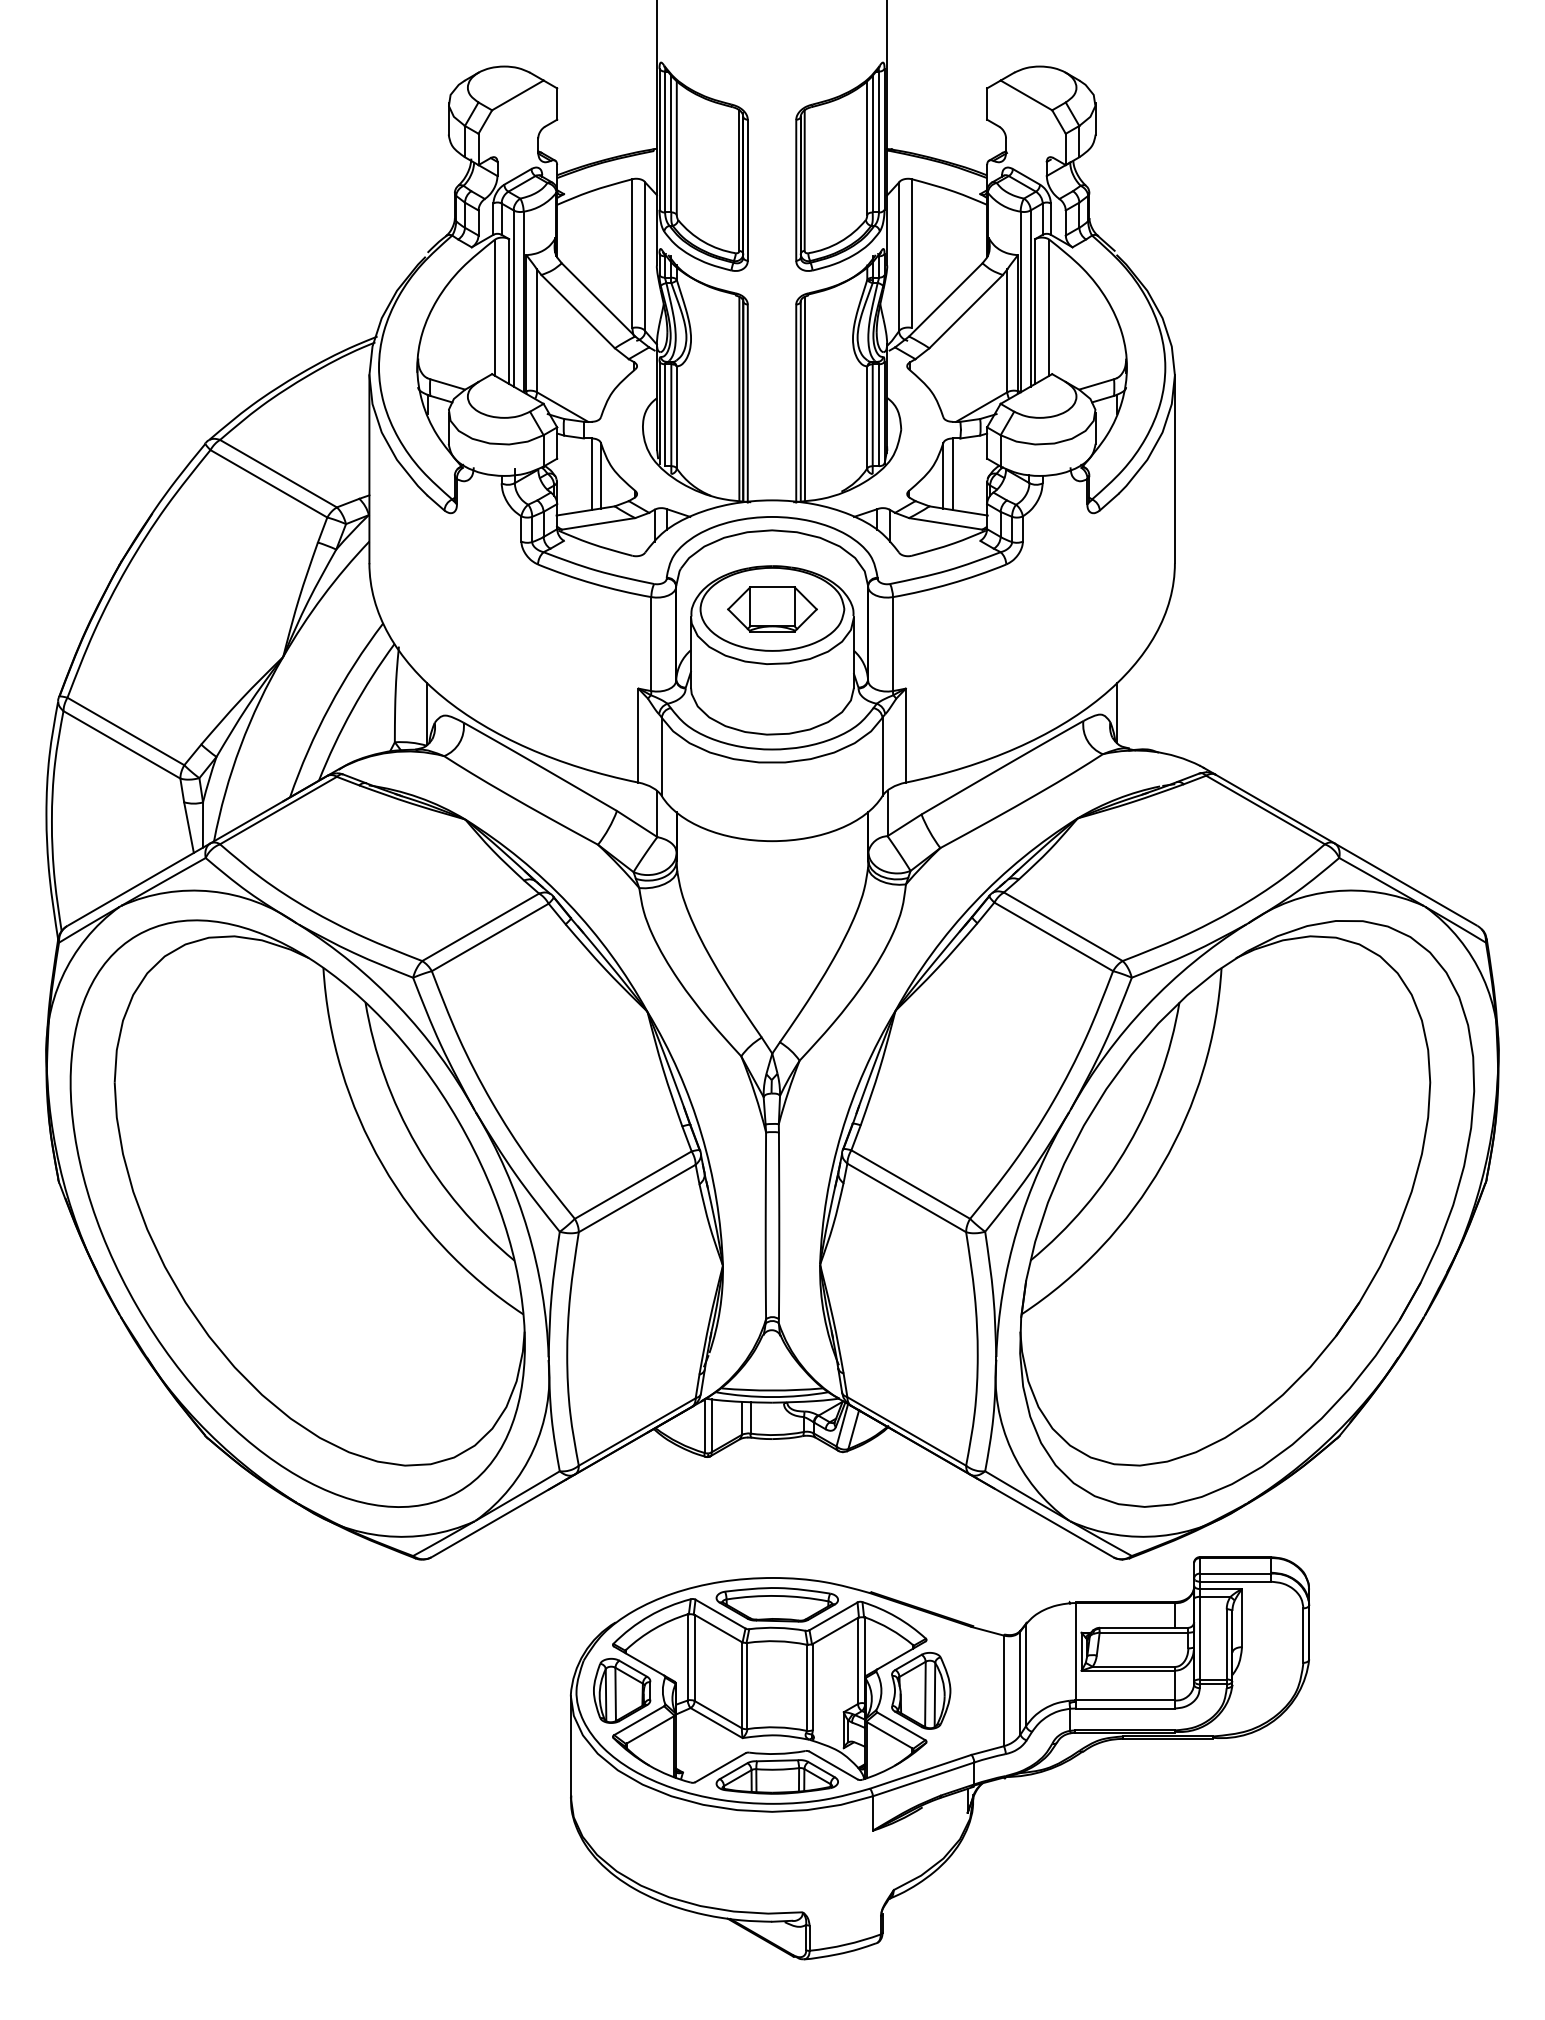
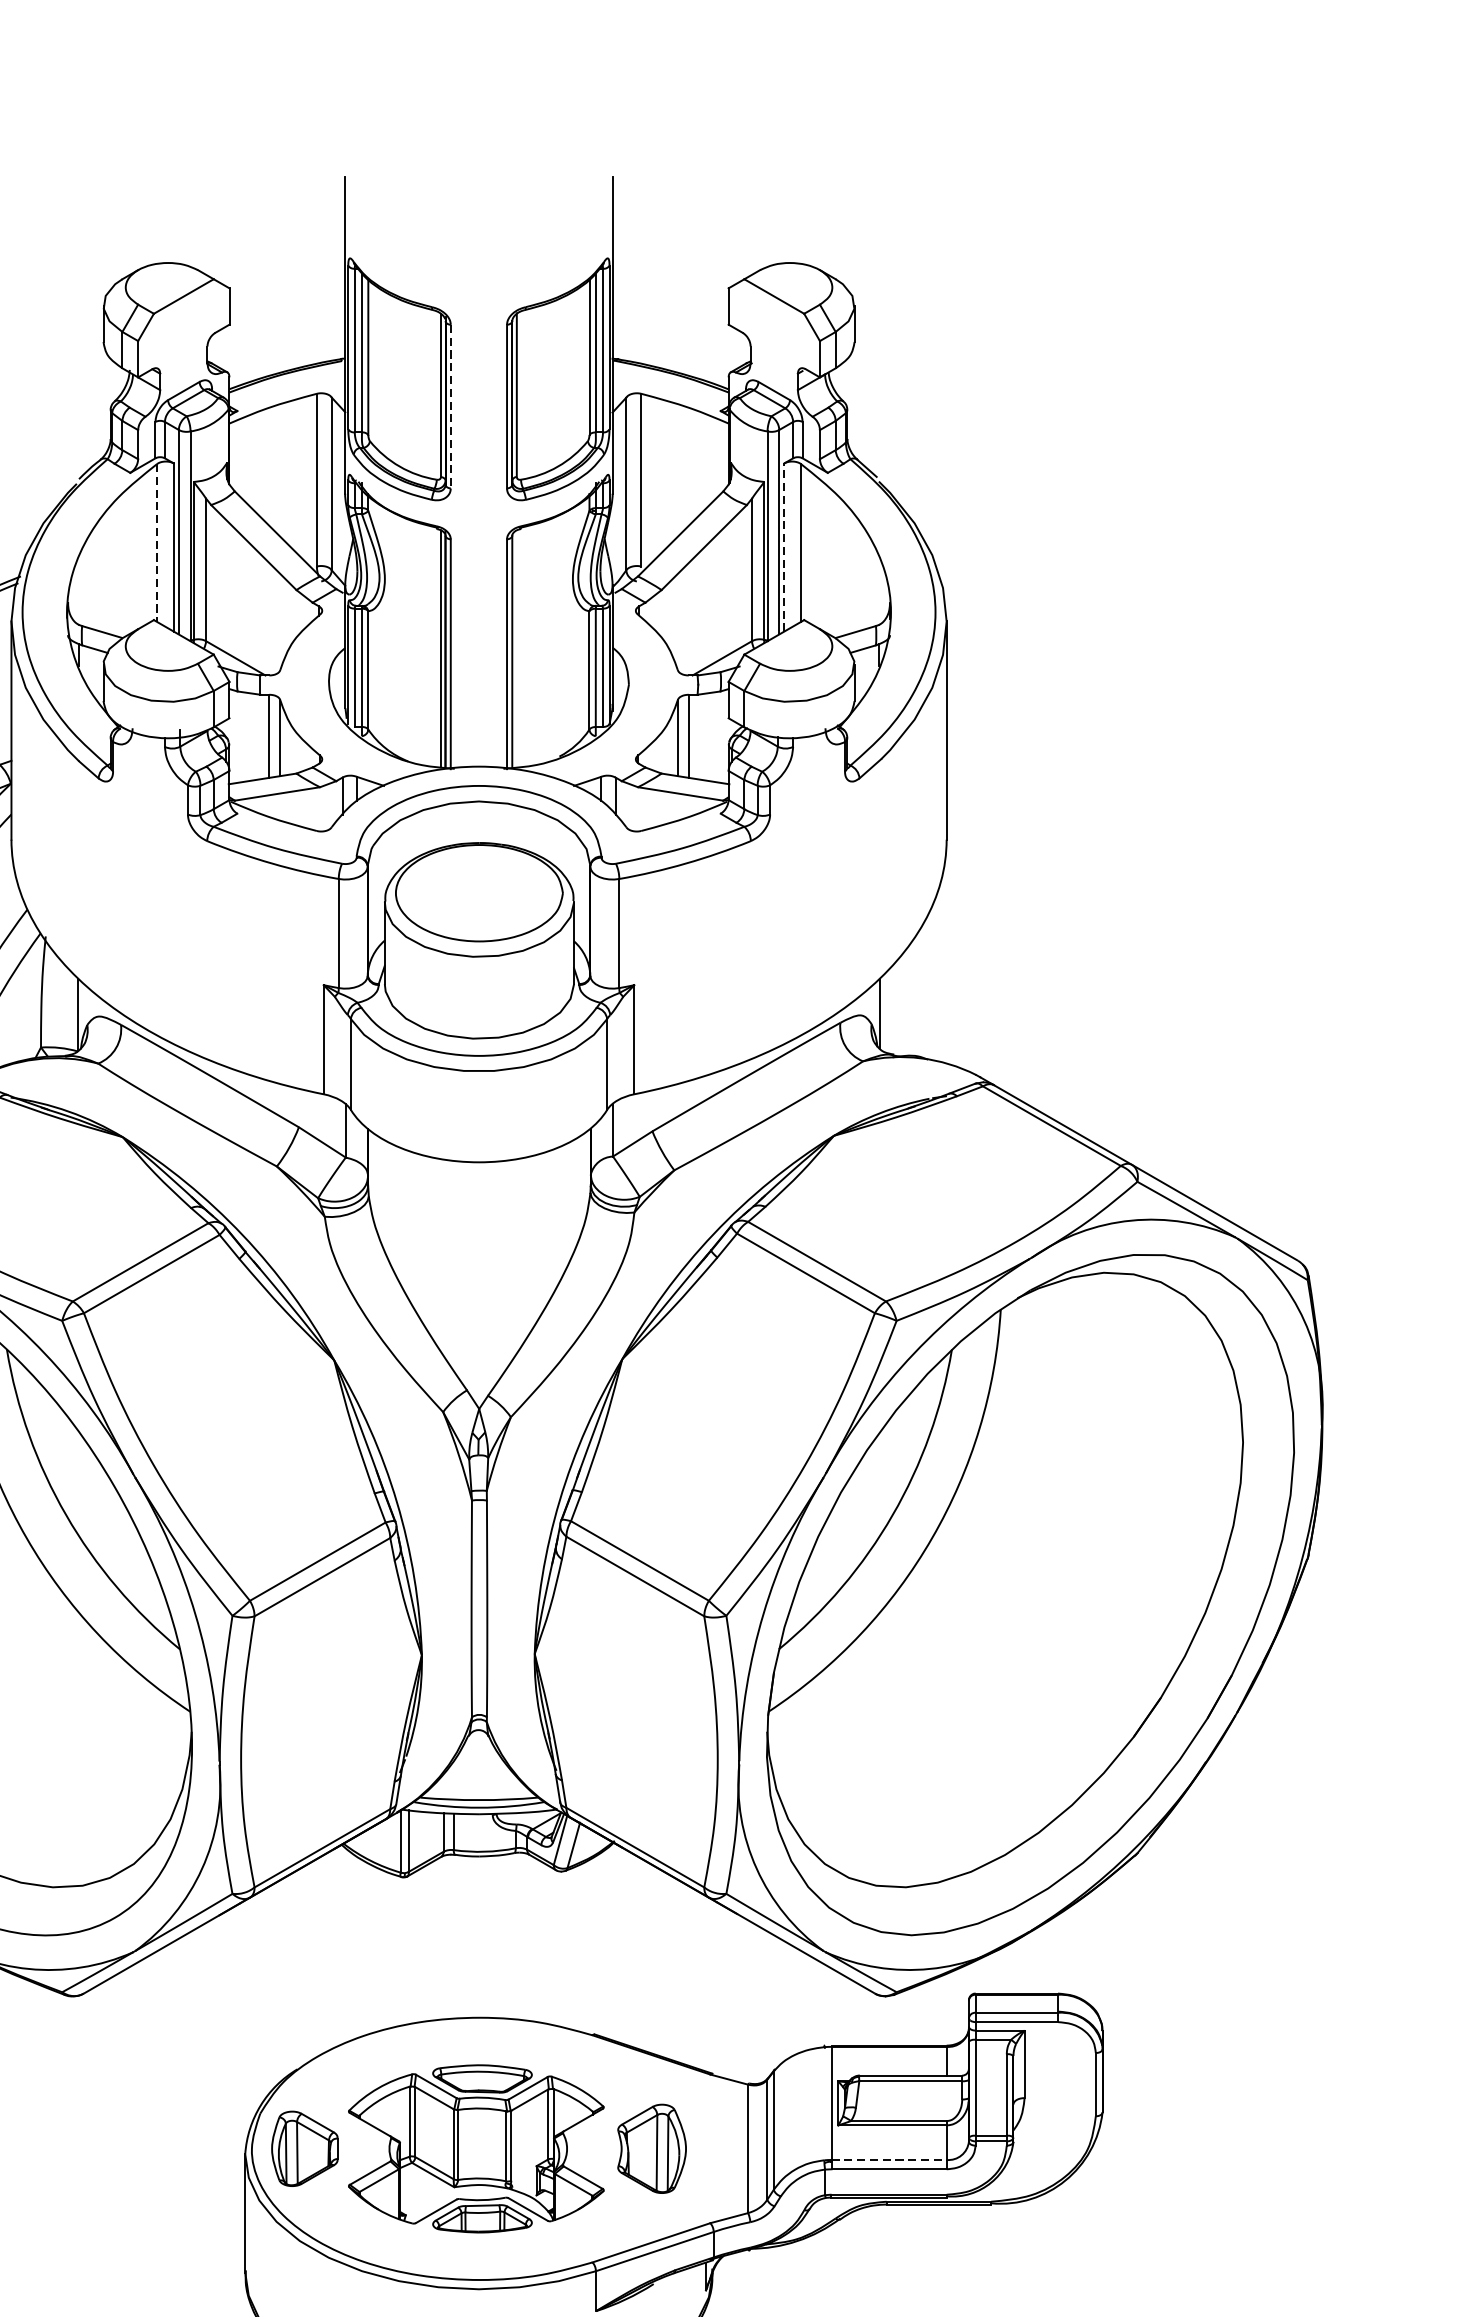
line: (747, 190) -> (450, 406), solid -> dashed
line: (494, 308) -> (156, 543), solid -> dashed
line: (1035, 311) -> (784, 547), solid -> dashed
line: (804, 398) -> (516, 648), removed
part: (772, 609) -> (479, 893), removed
part: (769, 1690) -> (475, 2148), size x0.7
line: (1125, 1700) -> (889, 2160), solid -> dashed

